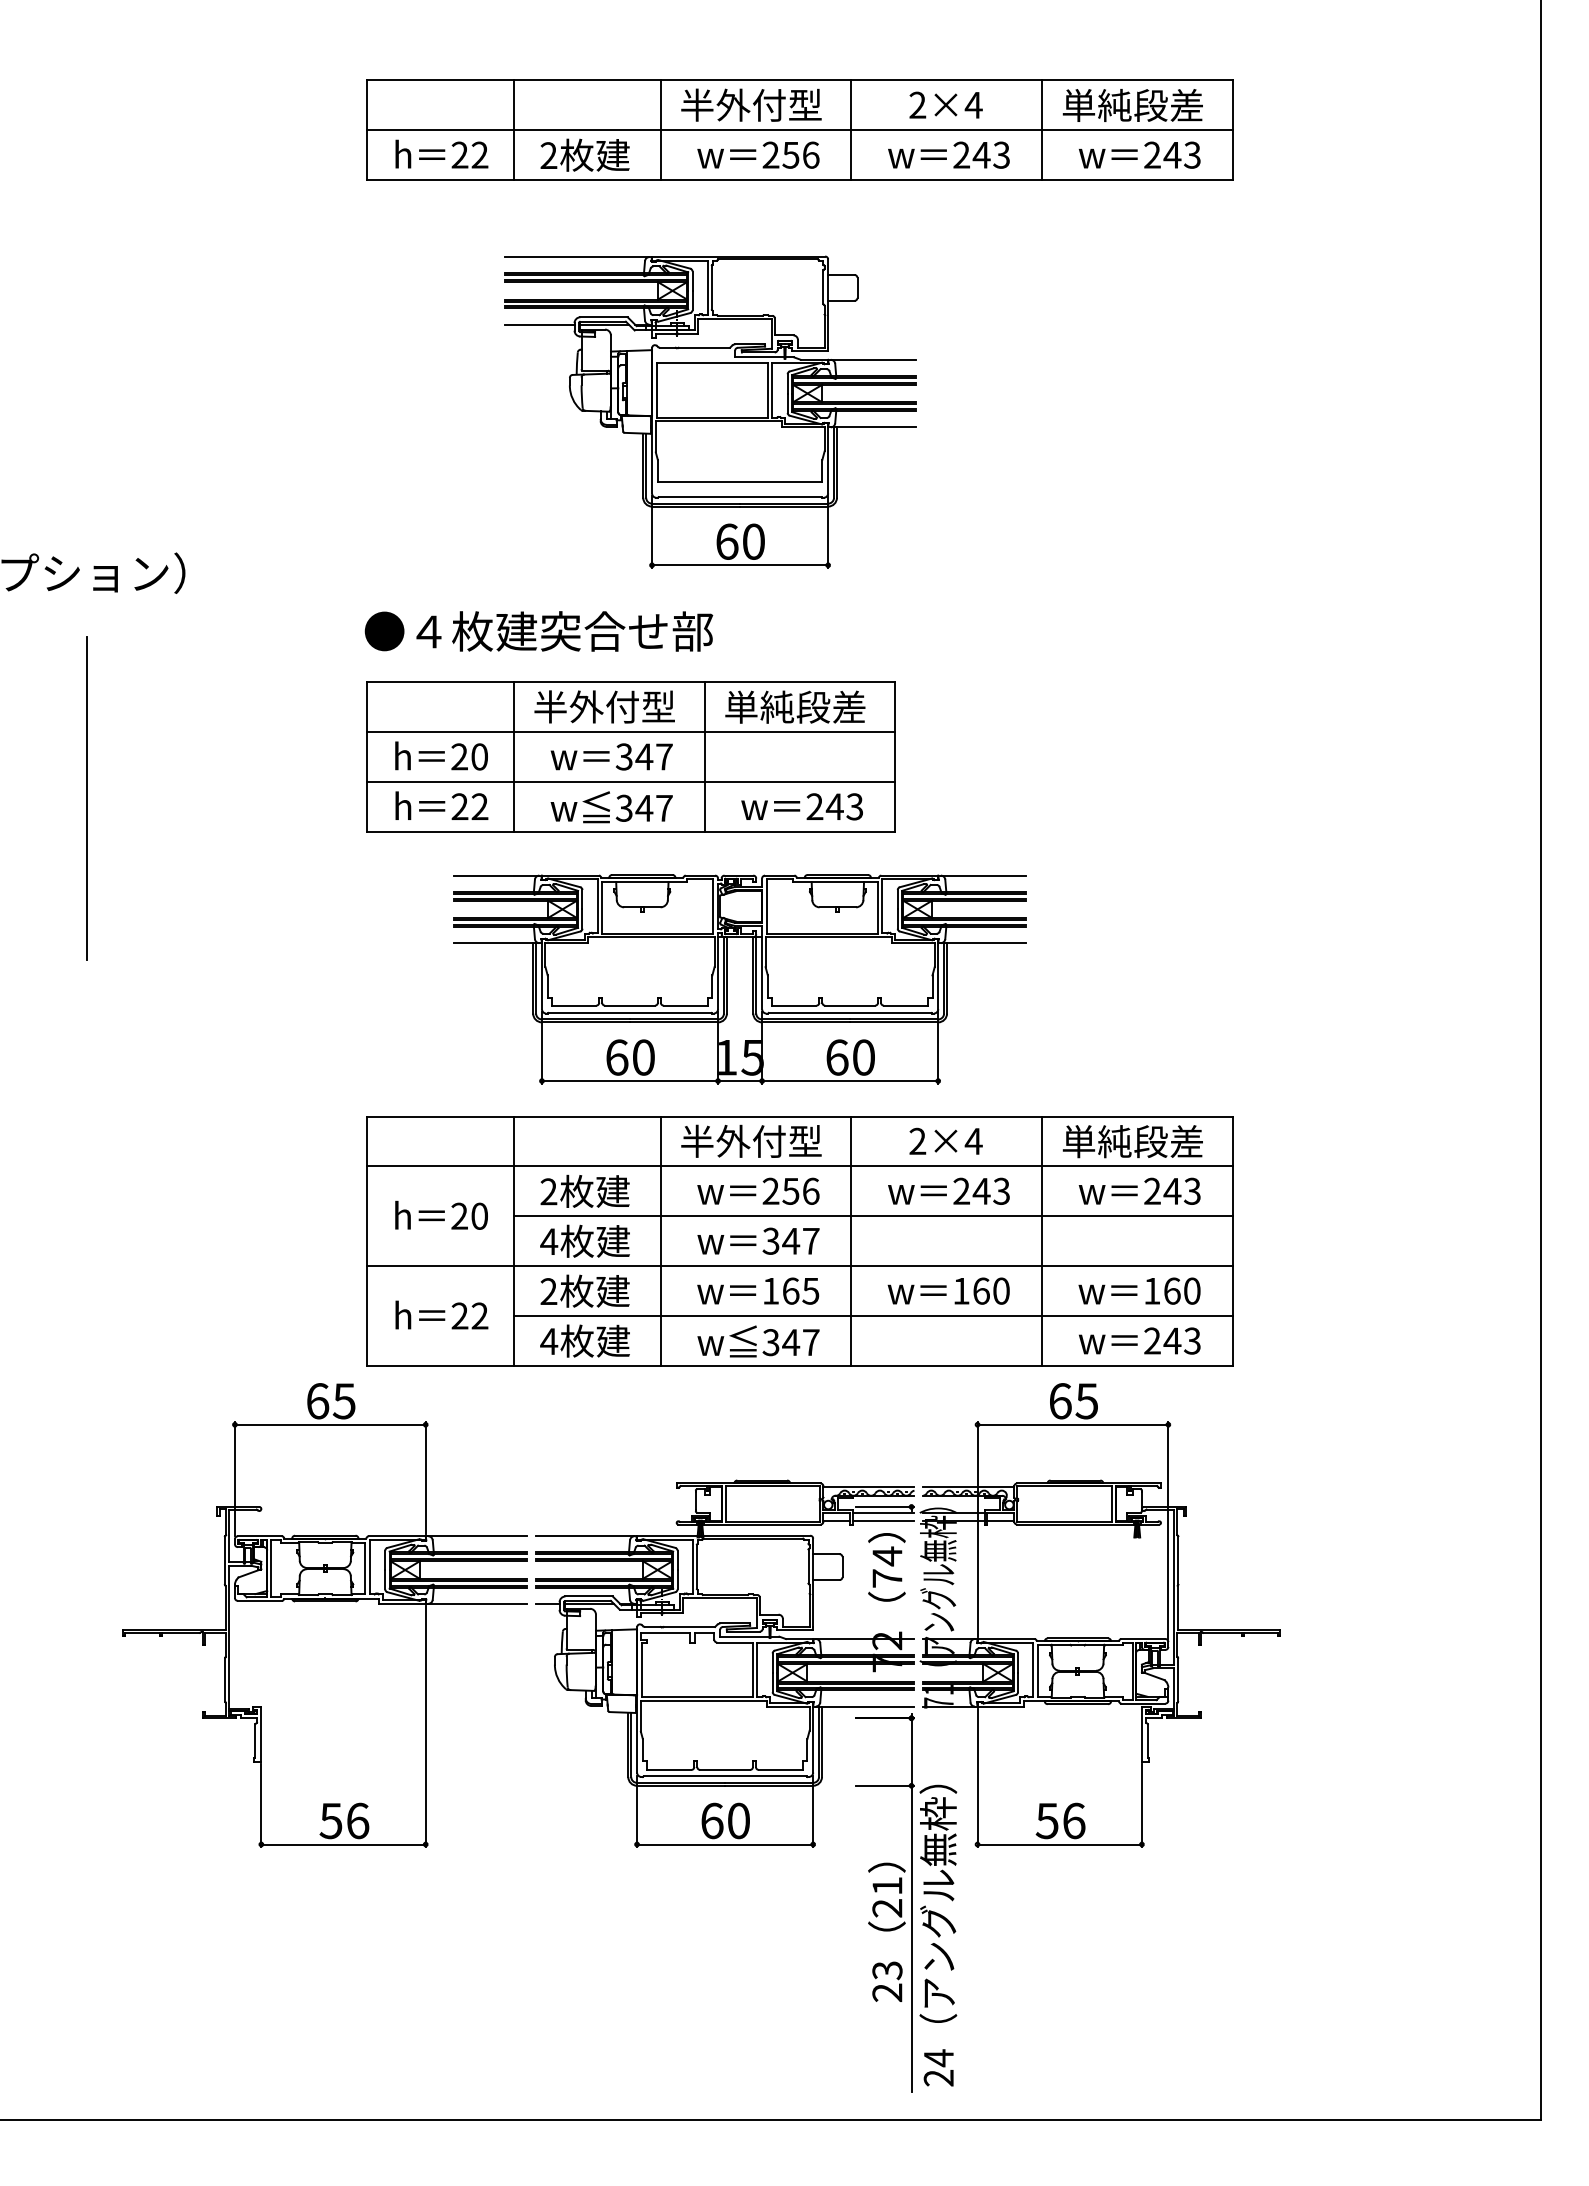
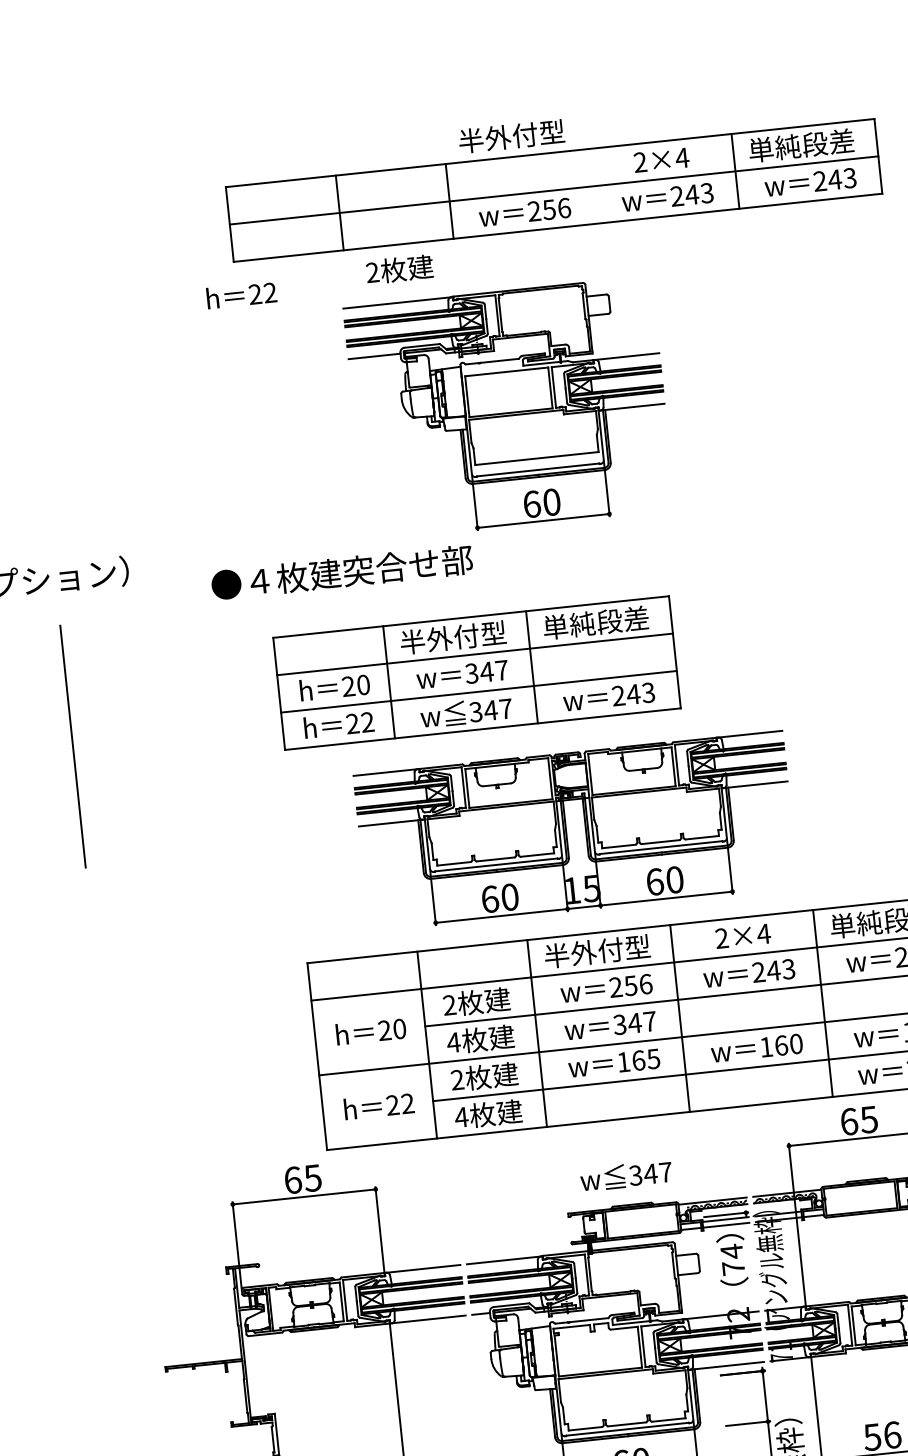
text: (751, 104) -> (511, 135), moved
line: (851, 130) -> (592, 186), removed
text: (441, 153) -> (241, 294), moved
text: (584, 154) -> (399, 268), moved
text: (538, 631) -> (341, 572), moved
text: (758, 1341) -> (626, 1175), moved

